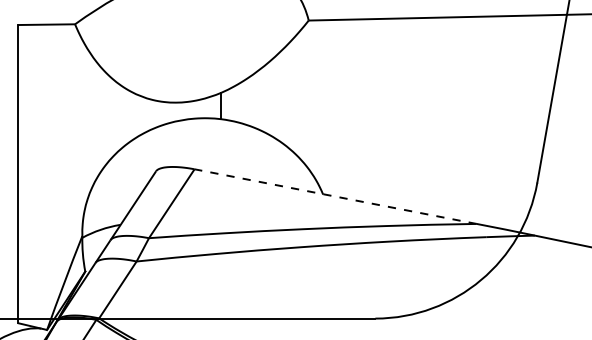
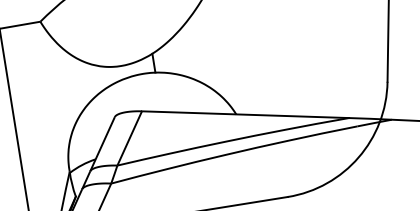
line: (335, 196) -> (245, 114), dashed -> solid

